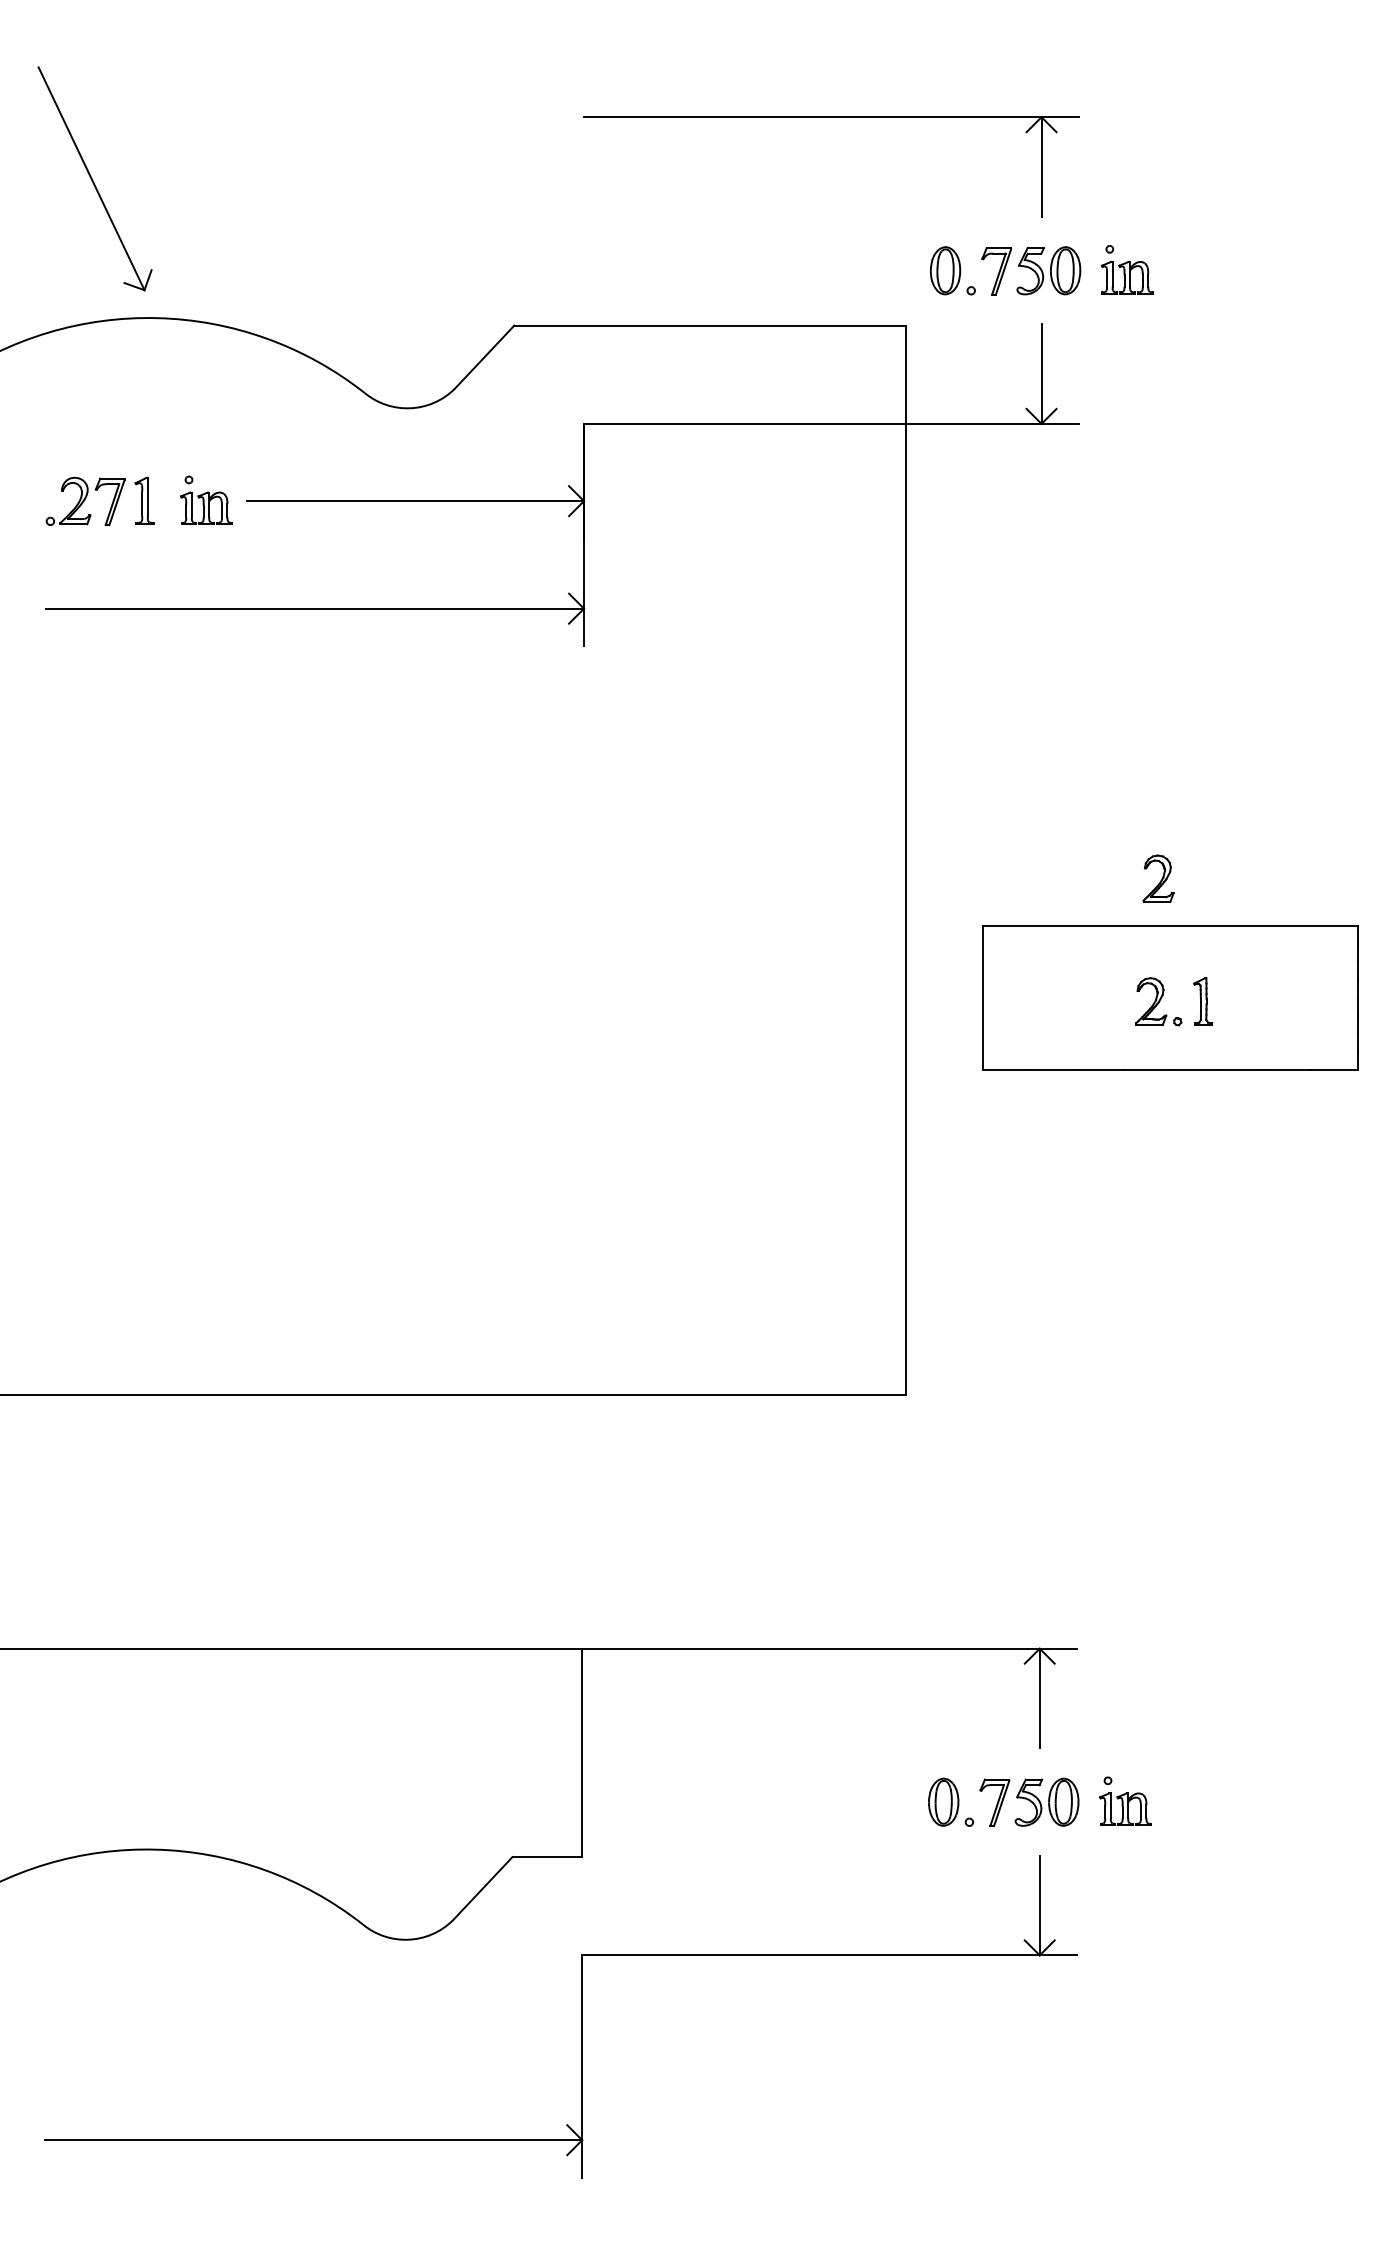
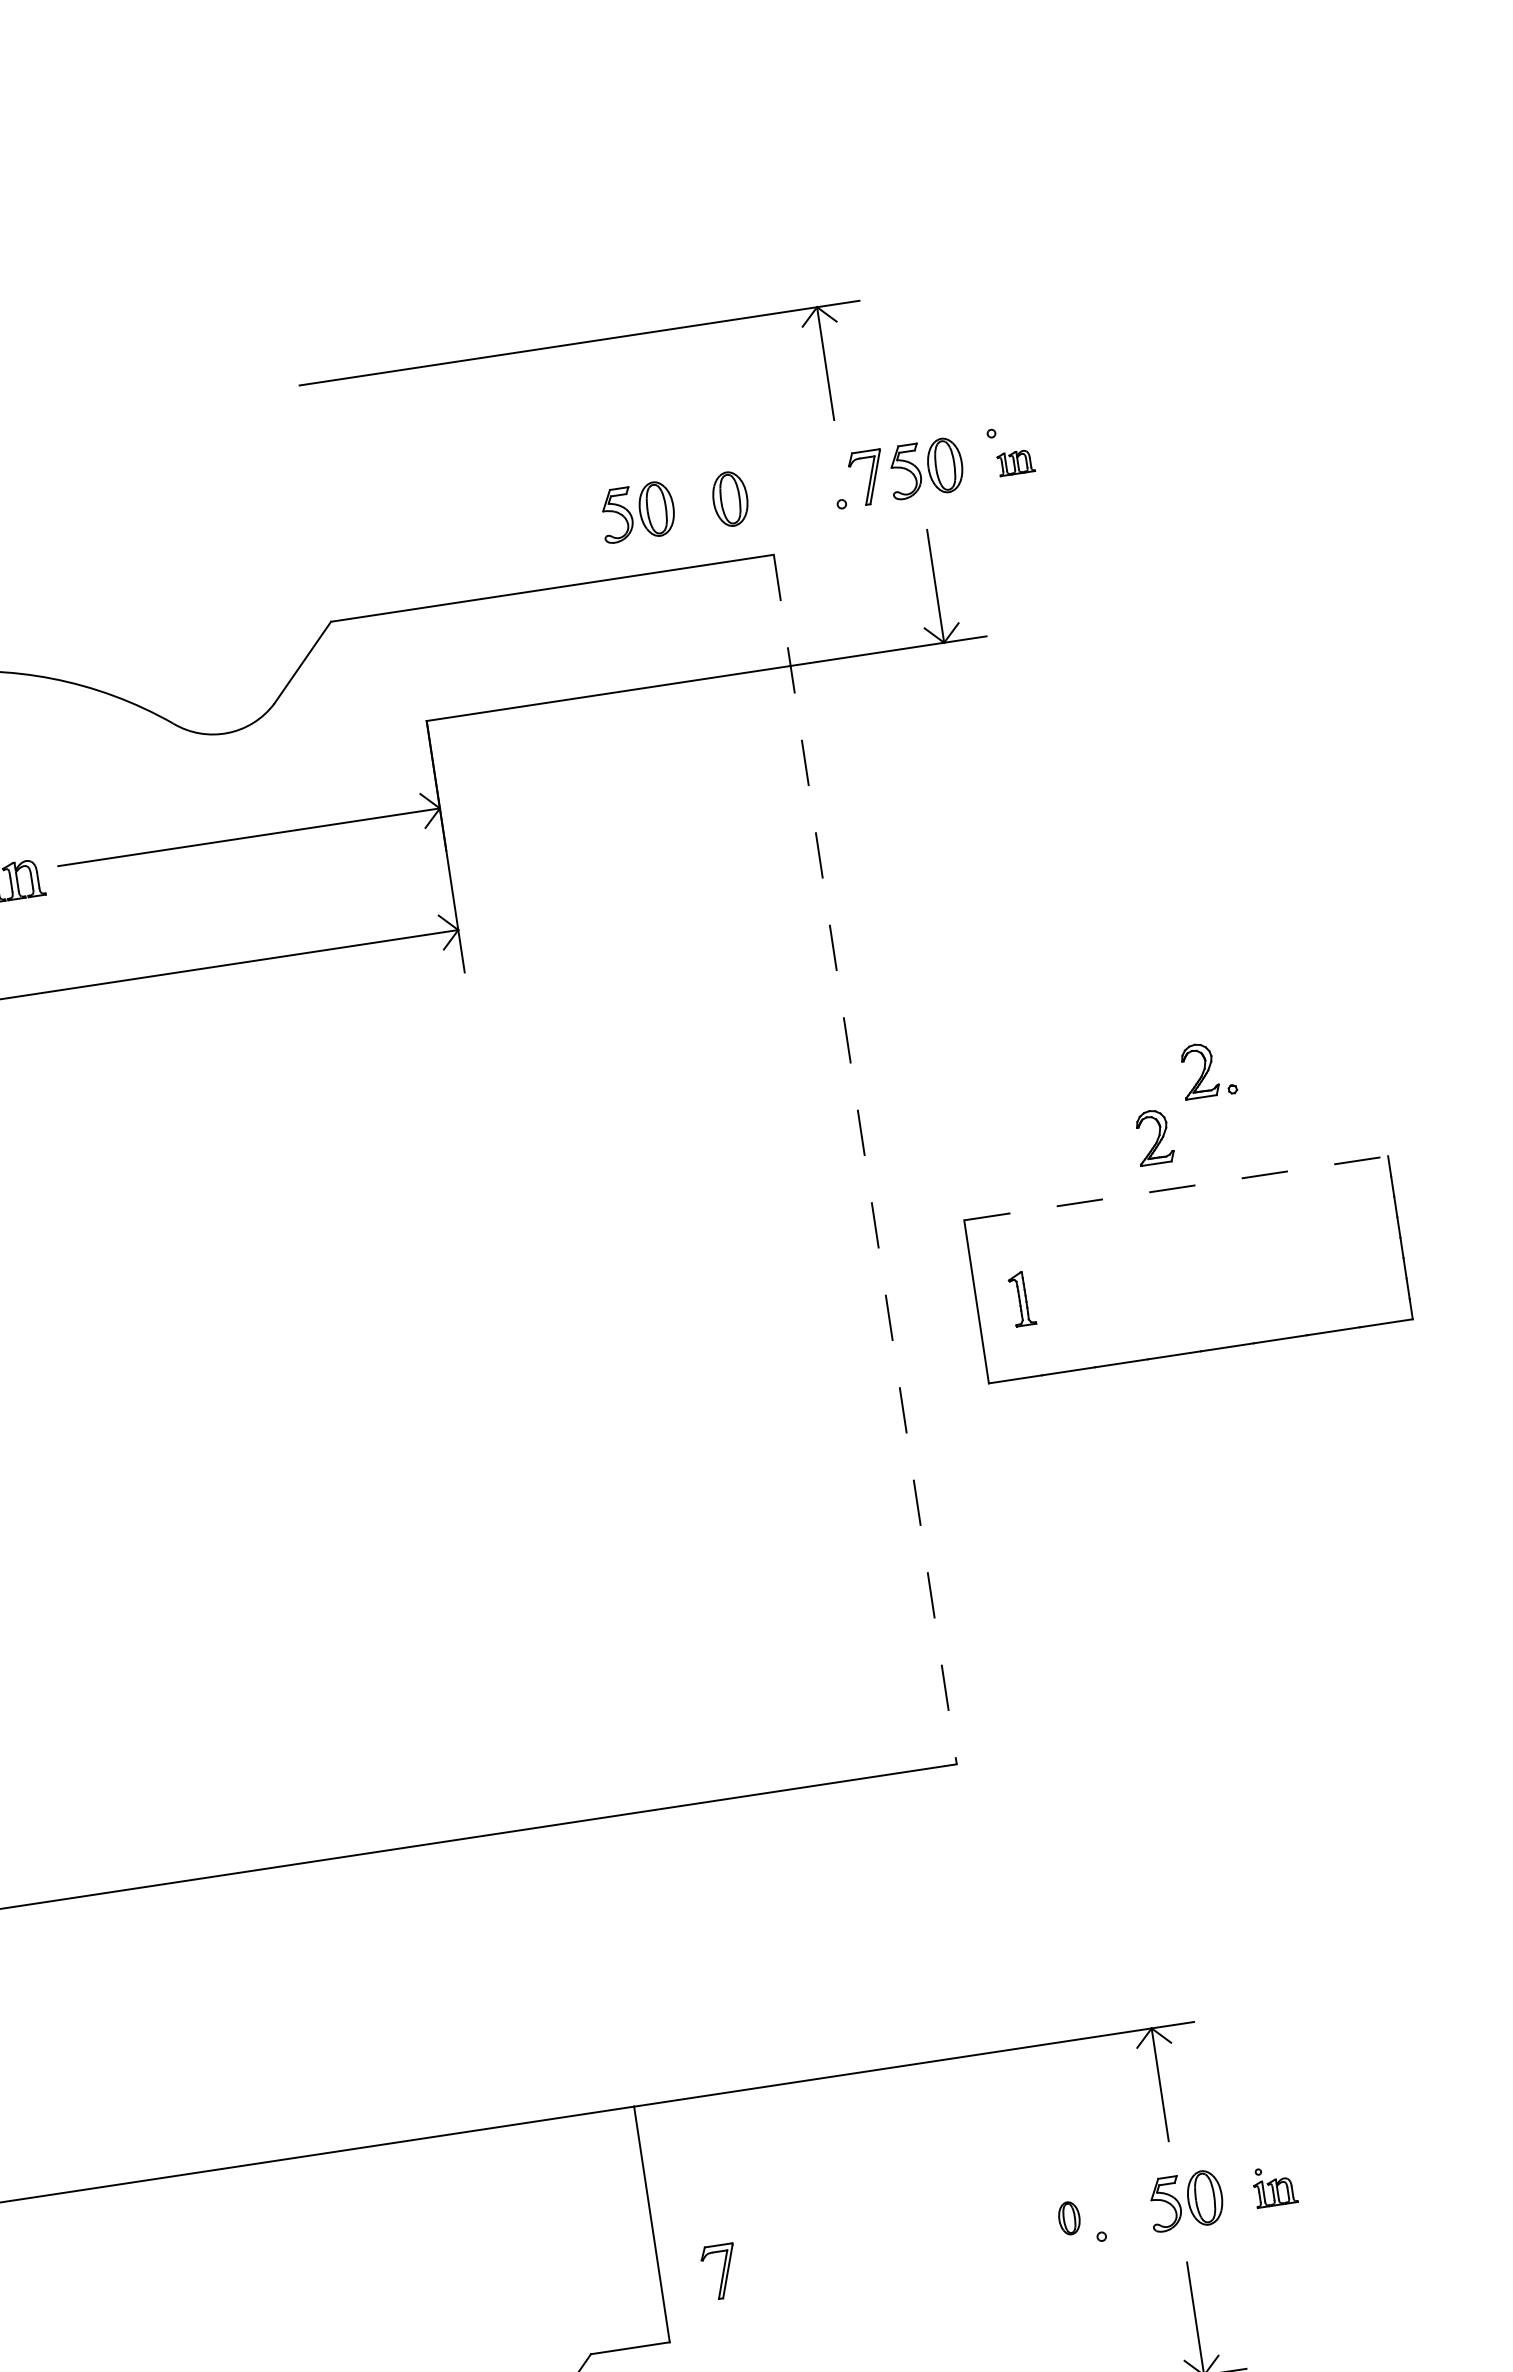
part: (831, 117) -> (579, 343), moved
part: (793, 270) -> (637, 511), added
part: (945, 270) -> (730, 498), moved
part: (1126, 277) -> (1015, 462), size x0.6
line: (905, 860) -> (864, 1159), solid -> dashed
line: (1171, 925) -> (1176, 1187), solid -> dashed
part: (1158, 1001) -> (1207, 1069), moved
part: (1202, 1001) -> (1021, 1299), moved
part: (1125, 1800) -> (1274, 2185), size x0.7
part: (943, 1801) -> (1068, 2217), size x0.6
part: (994, 1802) -> (719, 2271), moved

